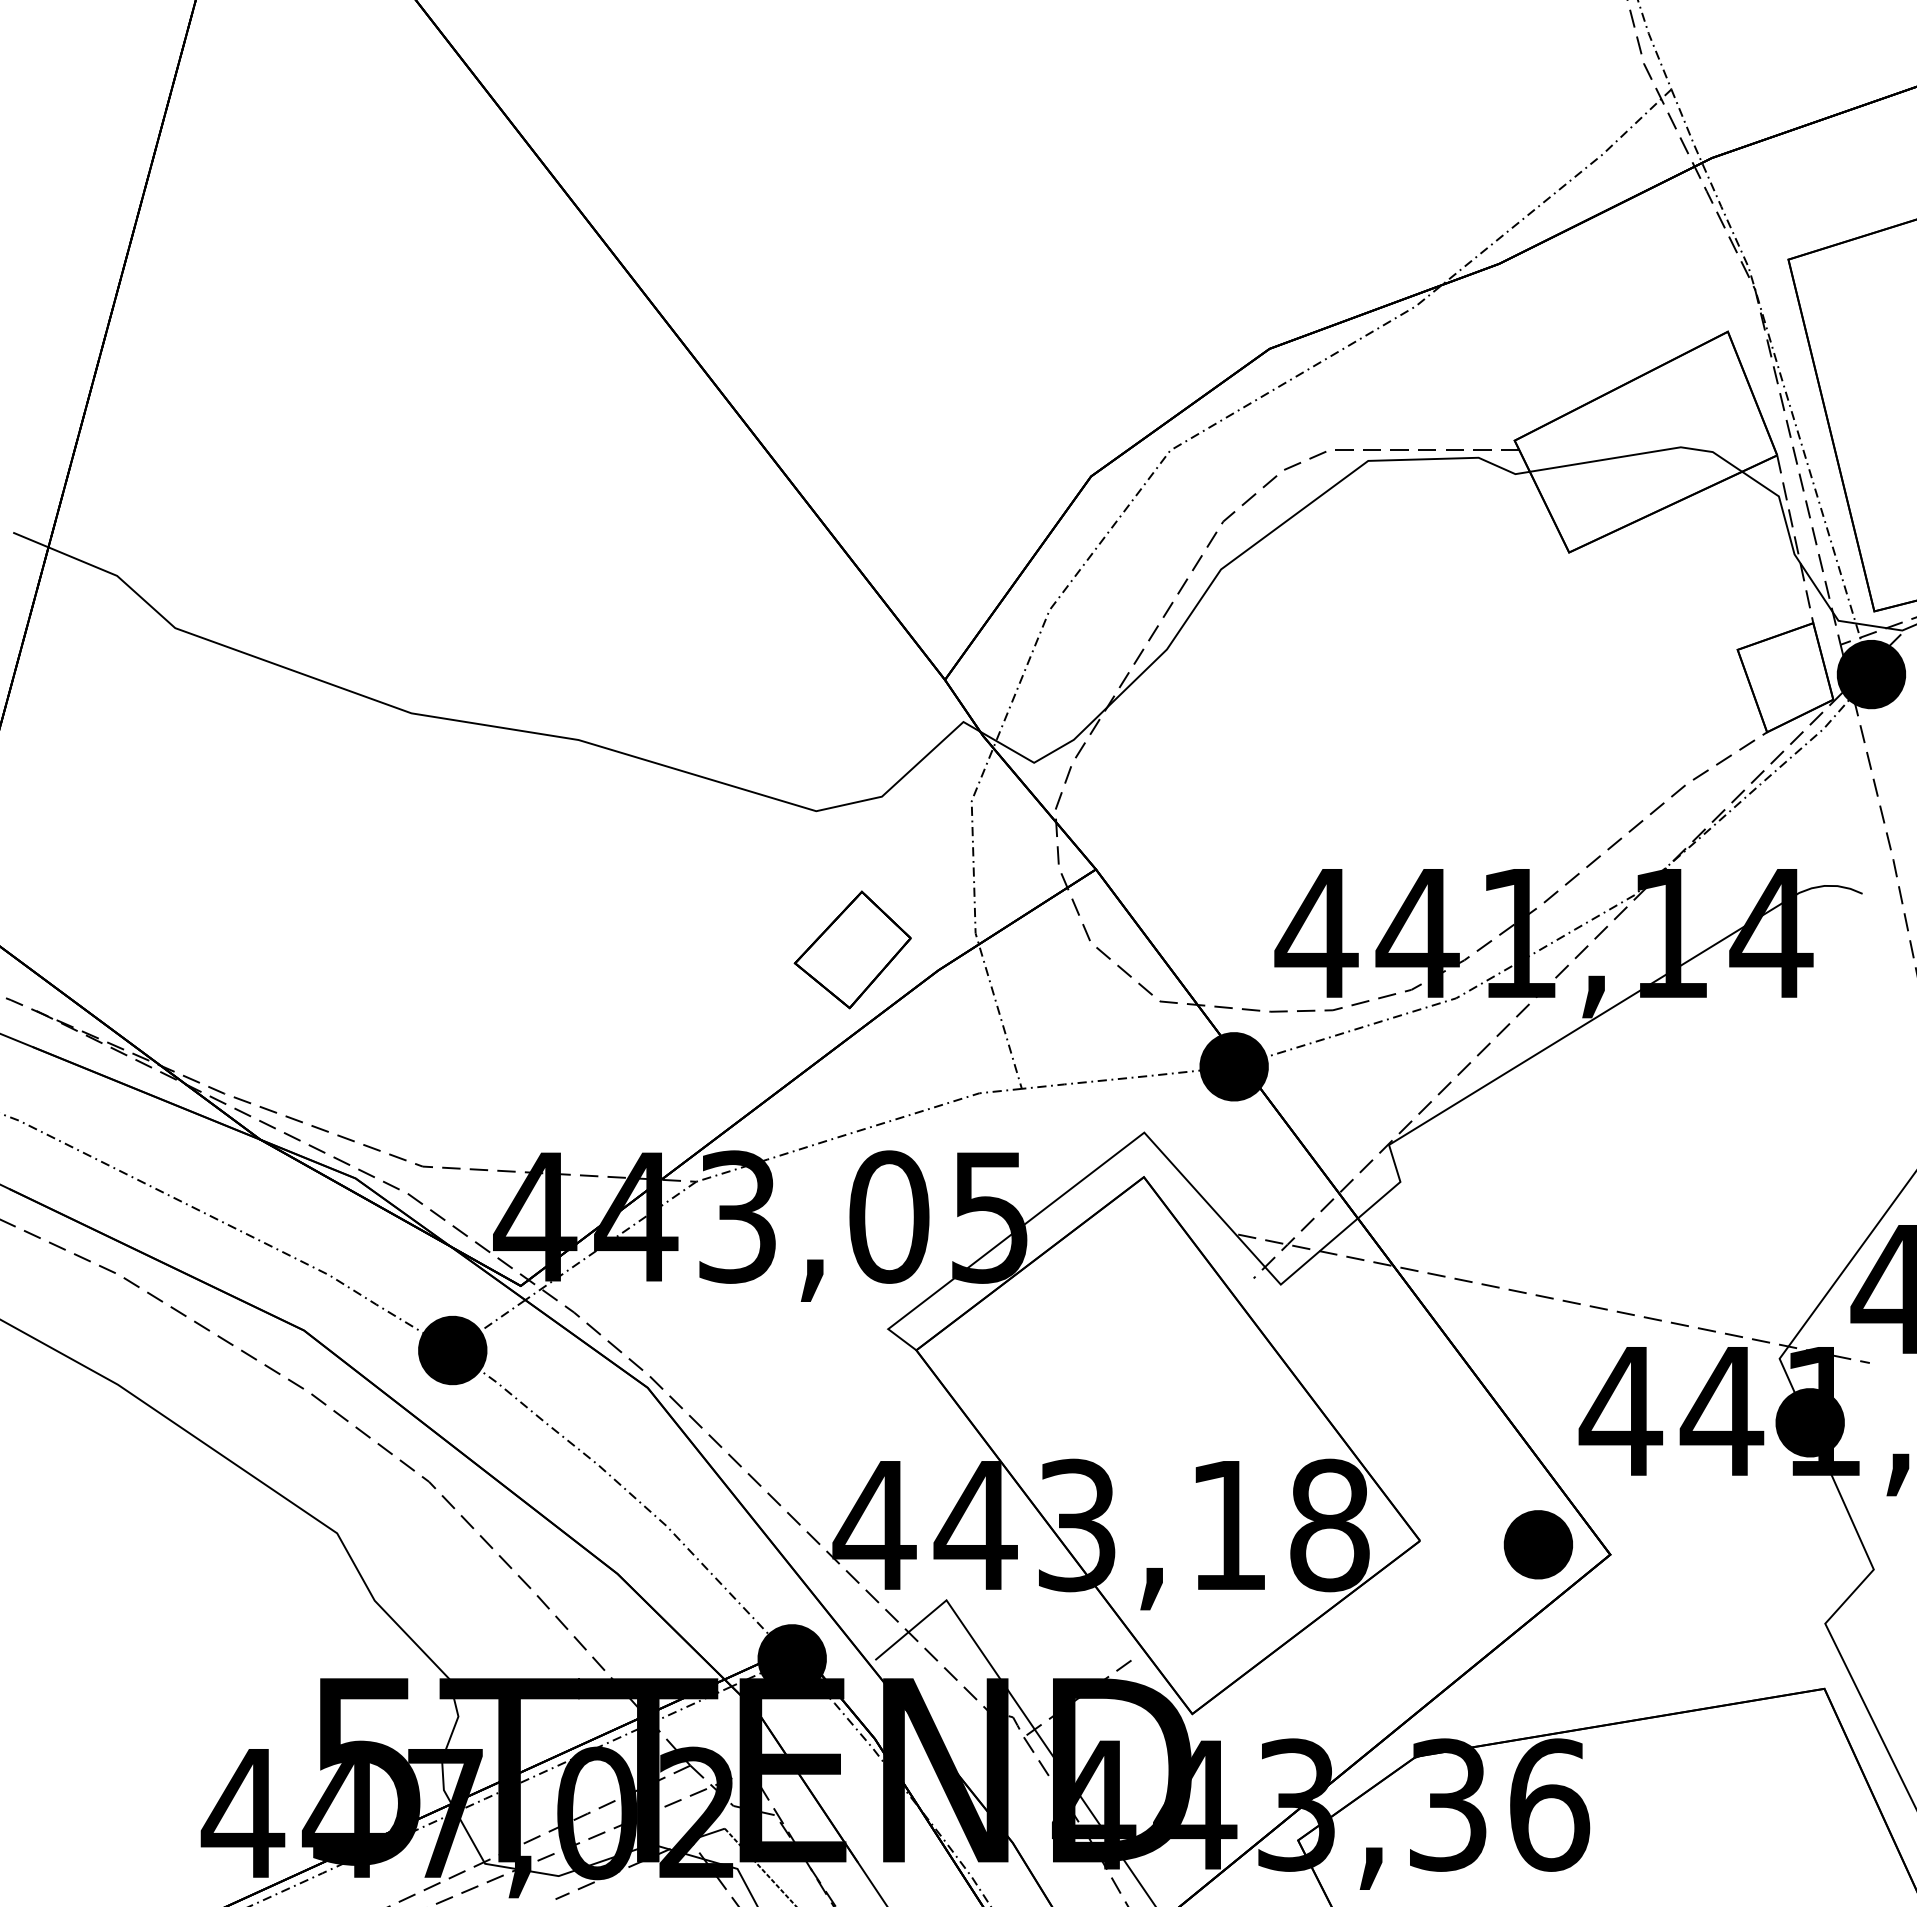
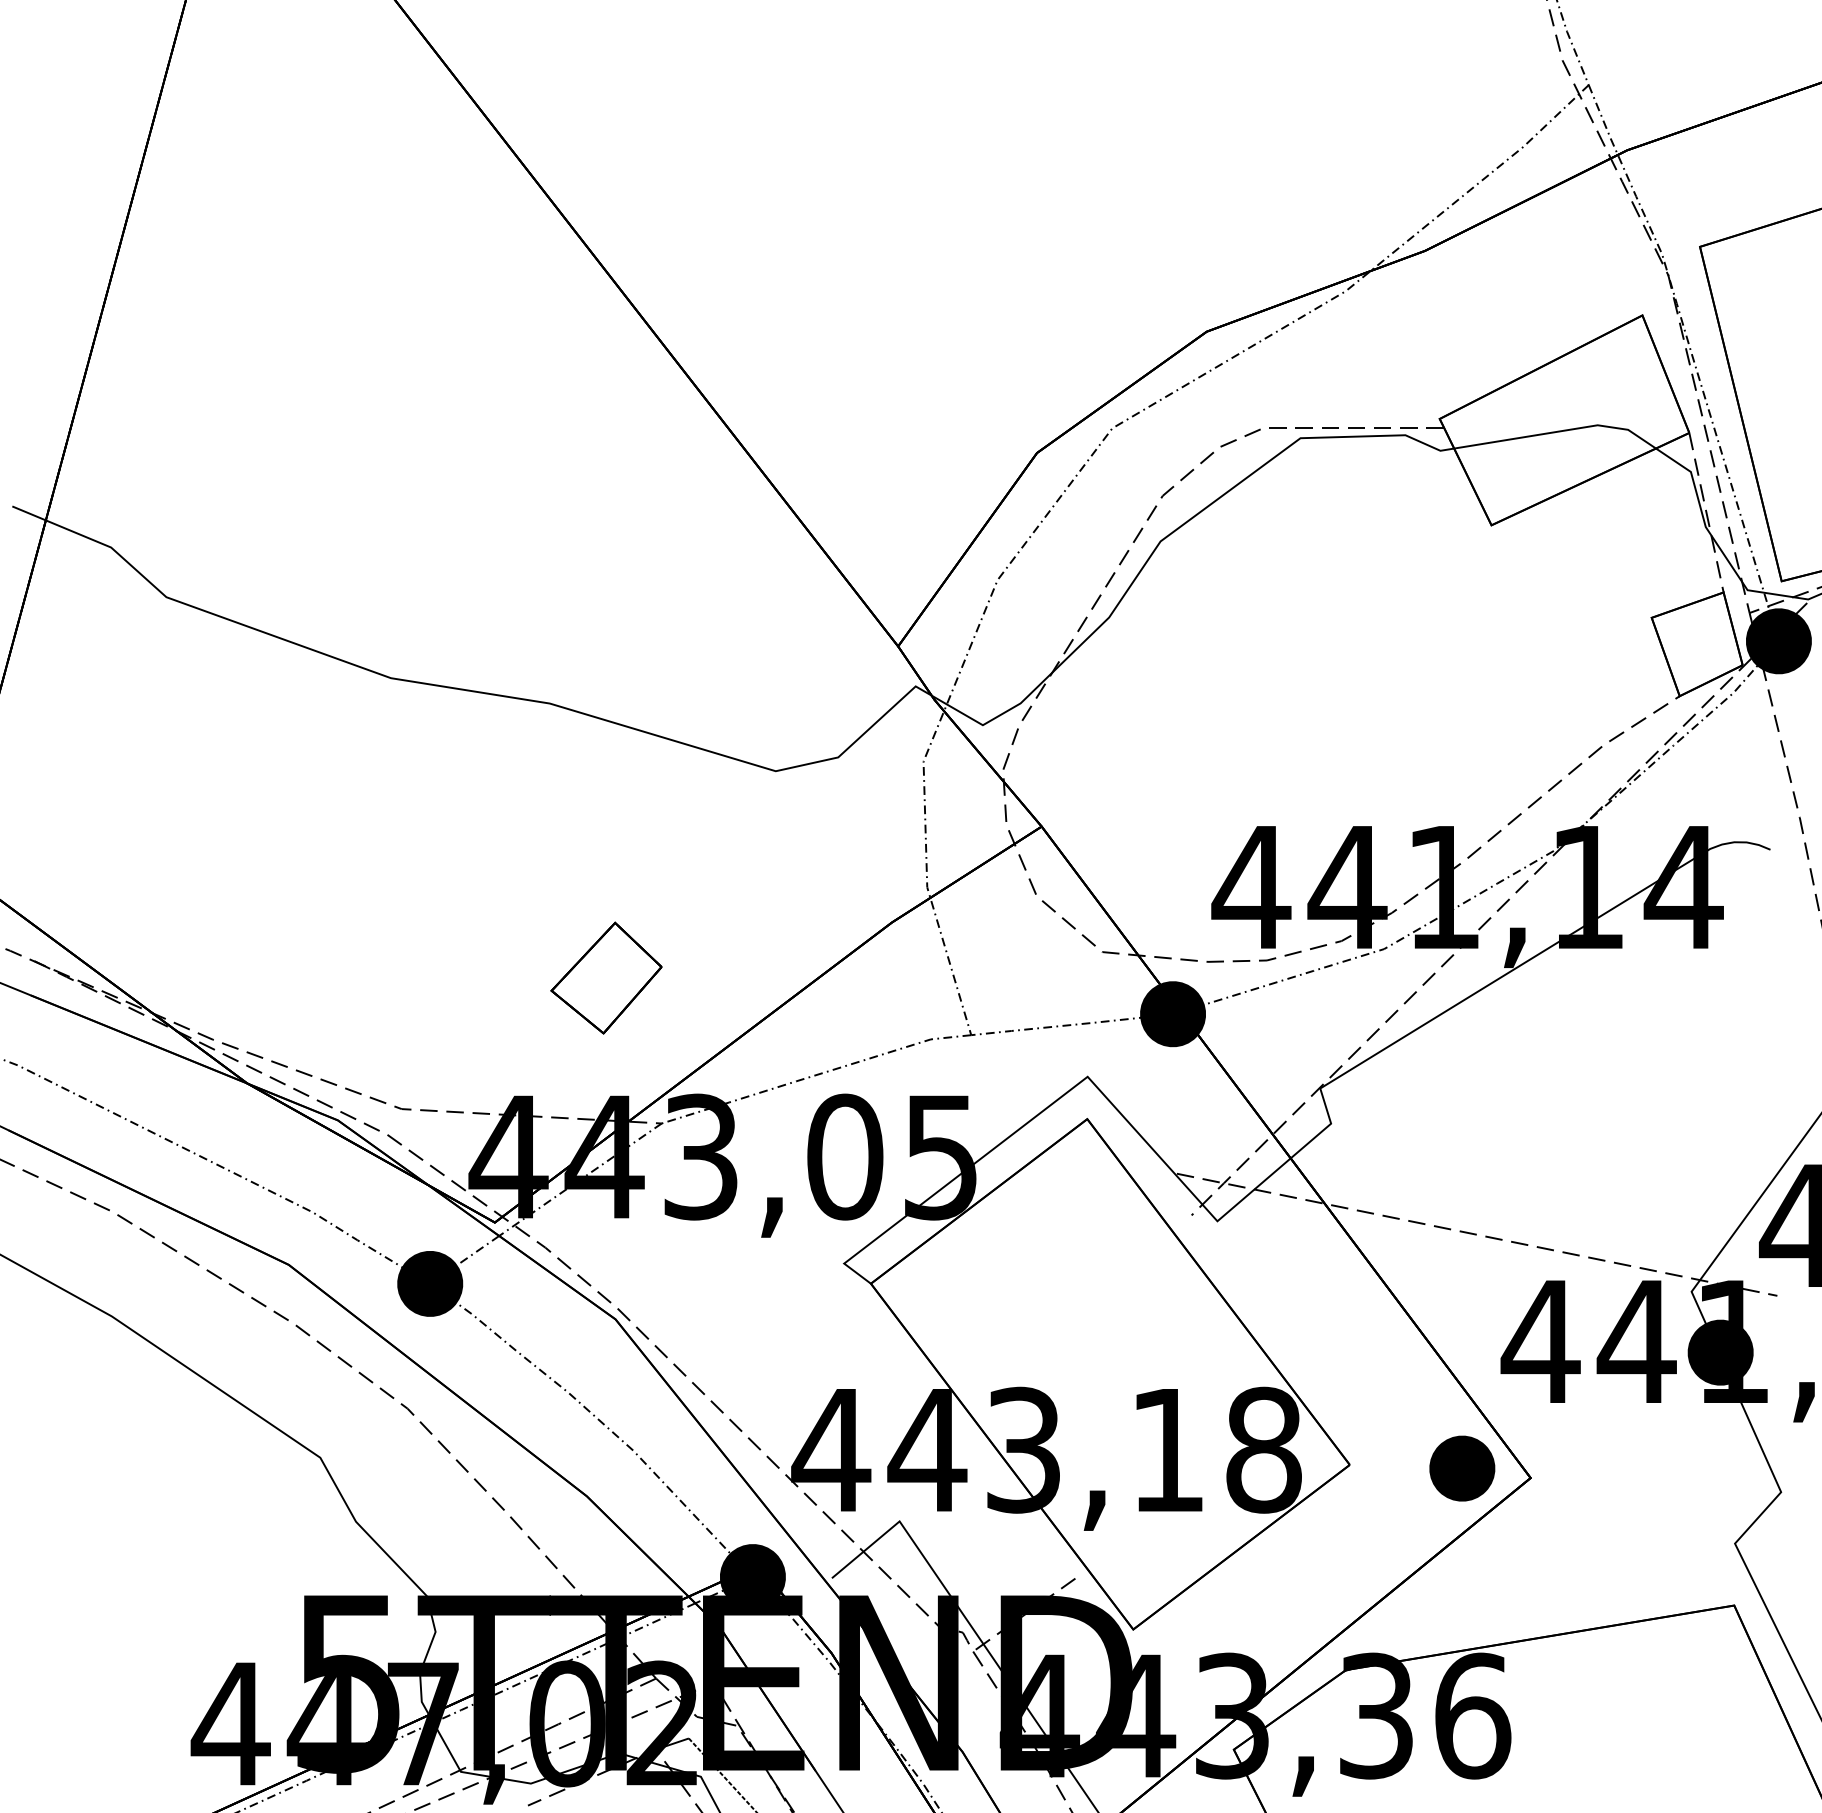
part: (852, 949) -> (606, 977), moved

